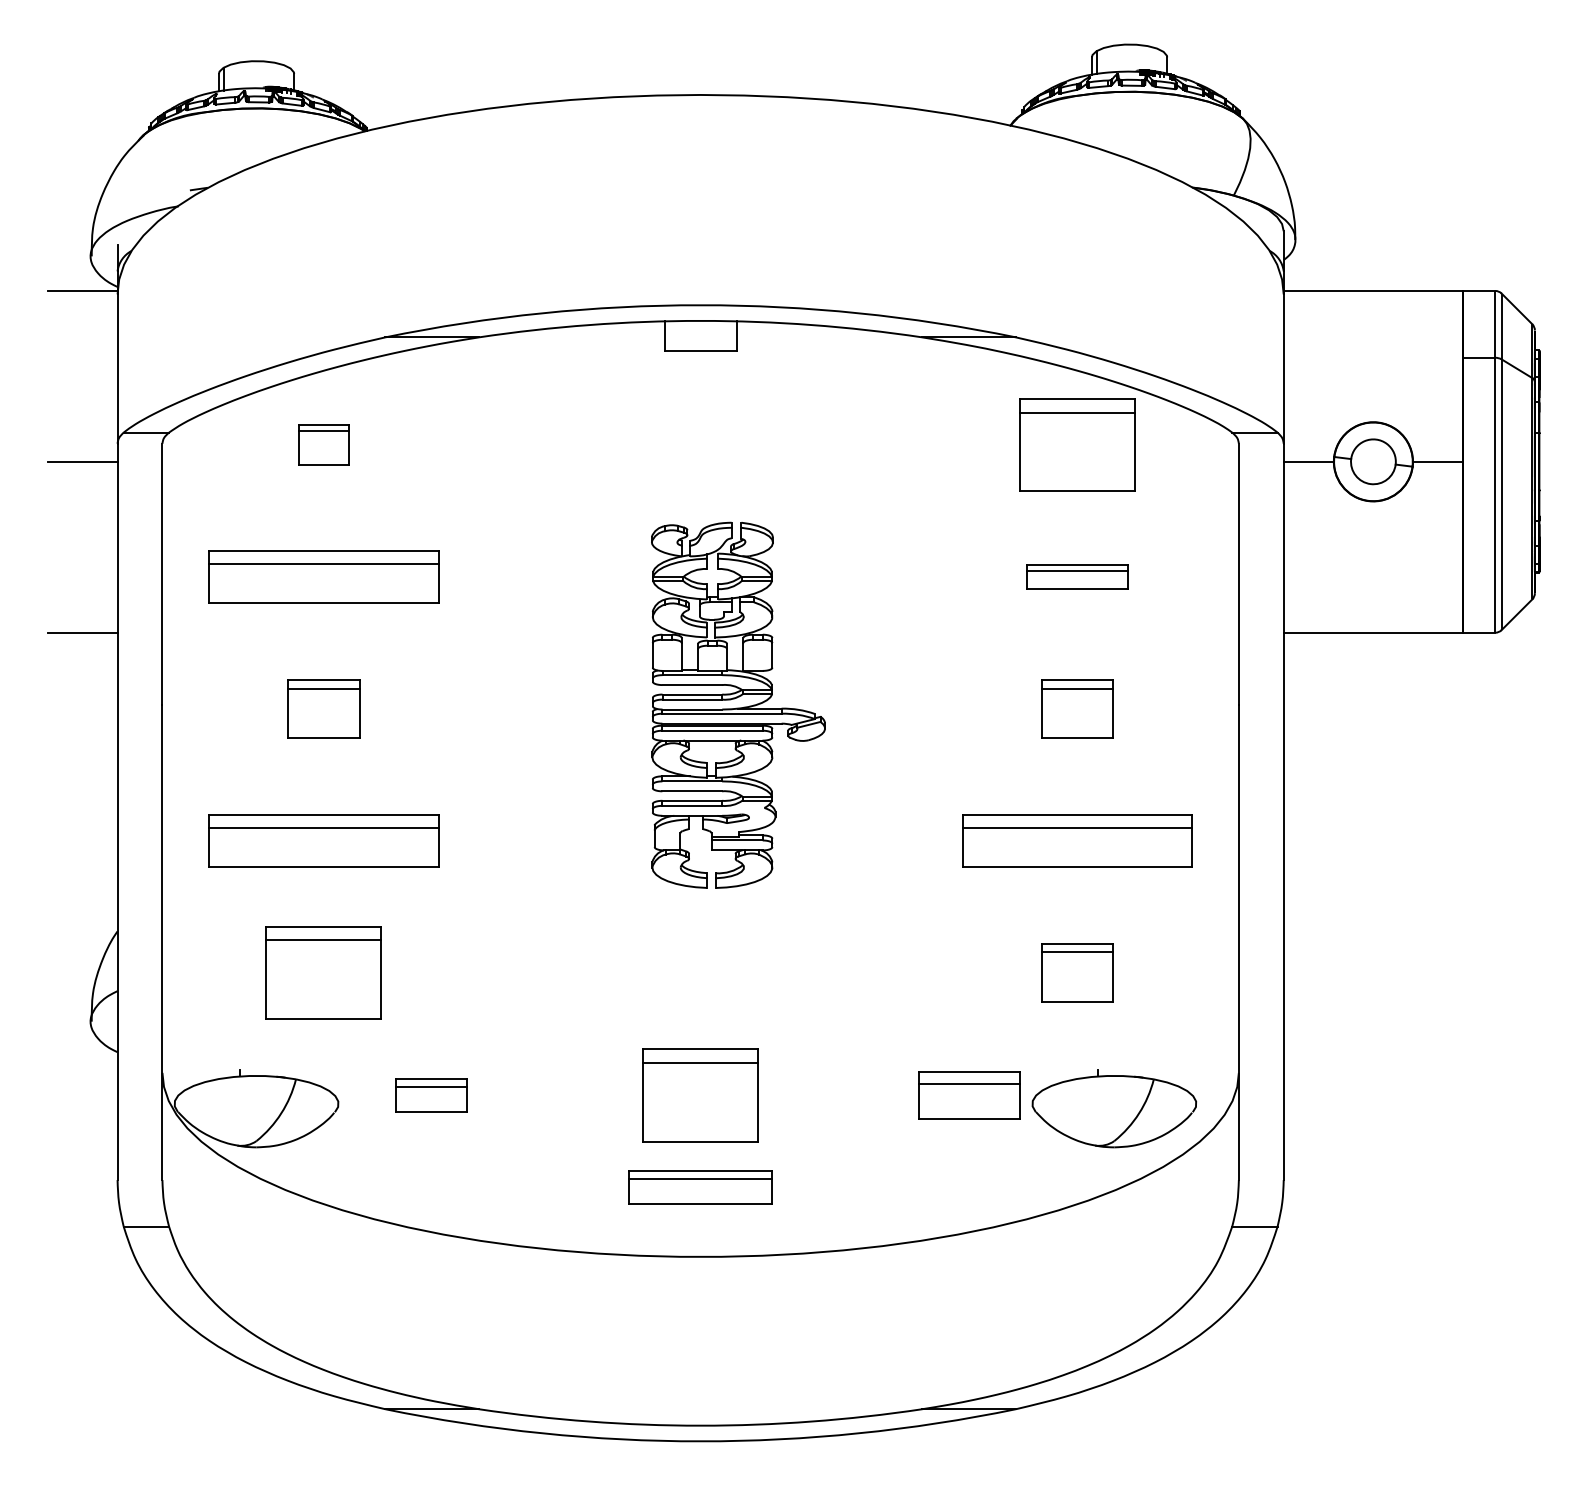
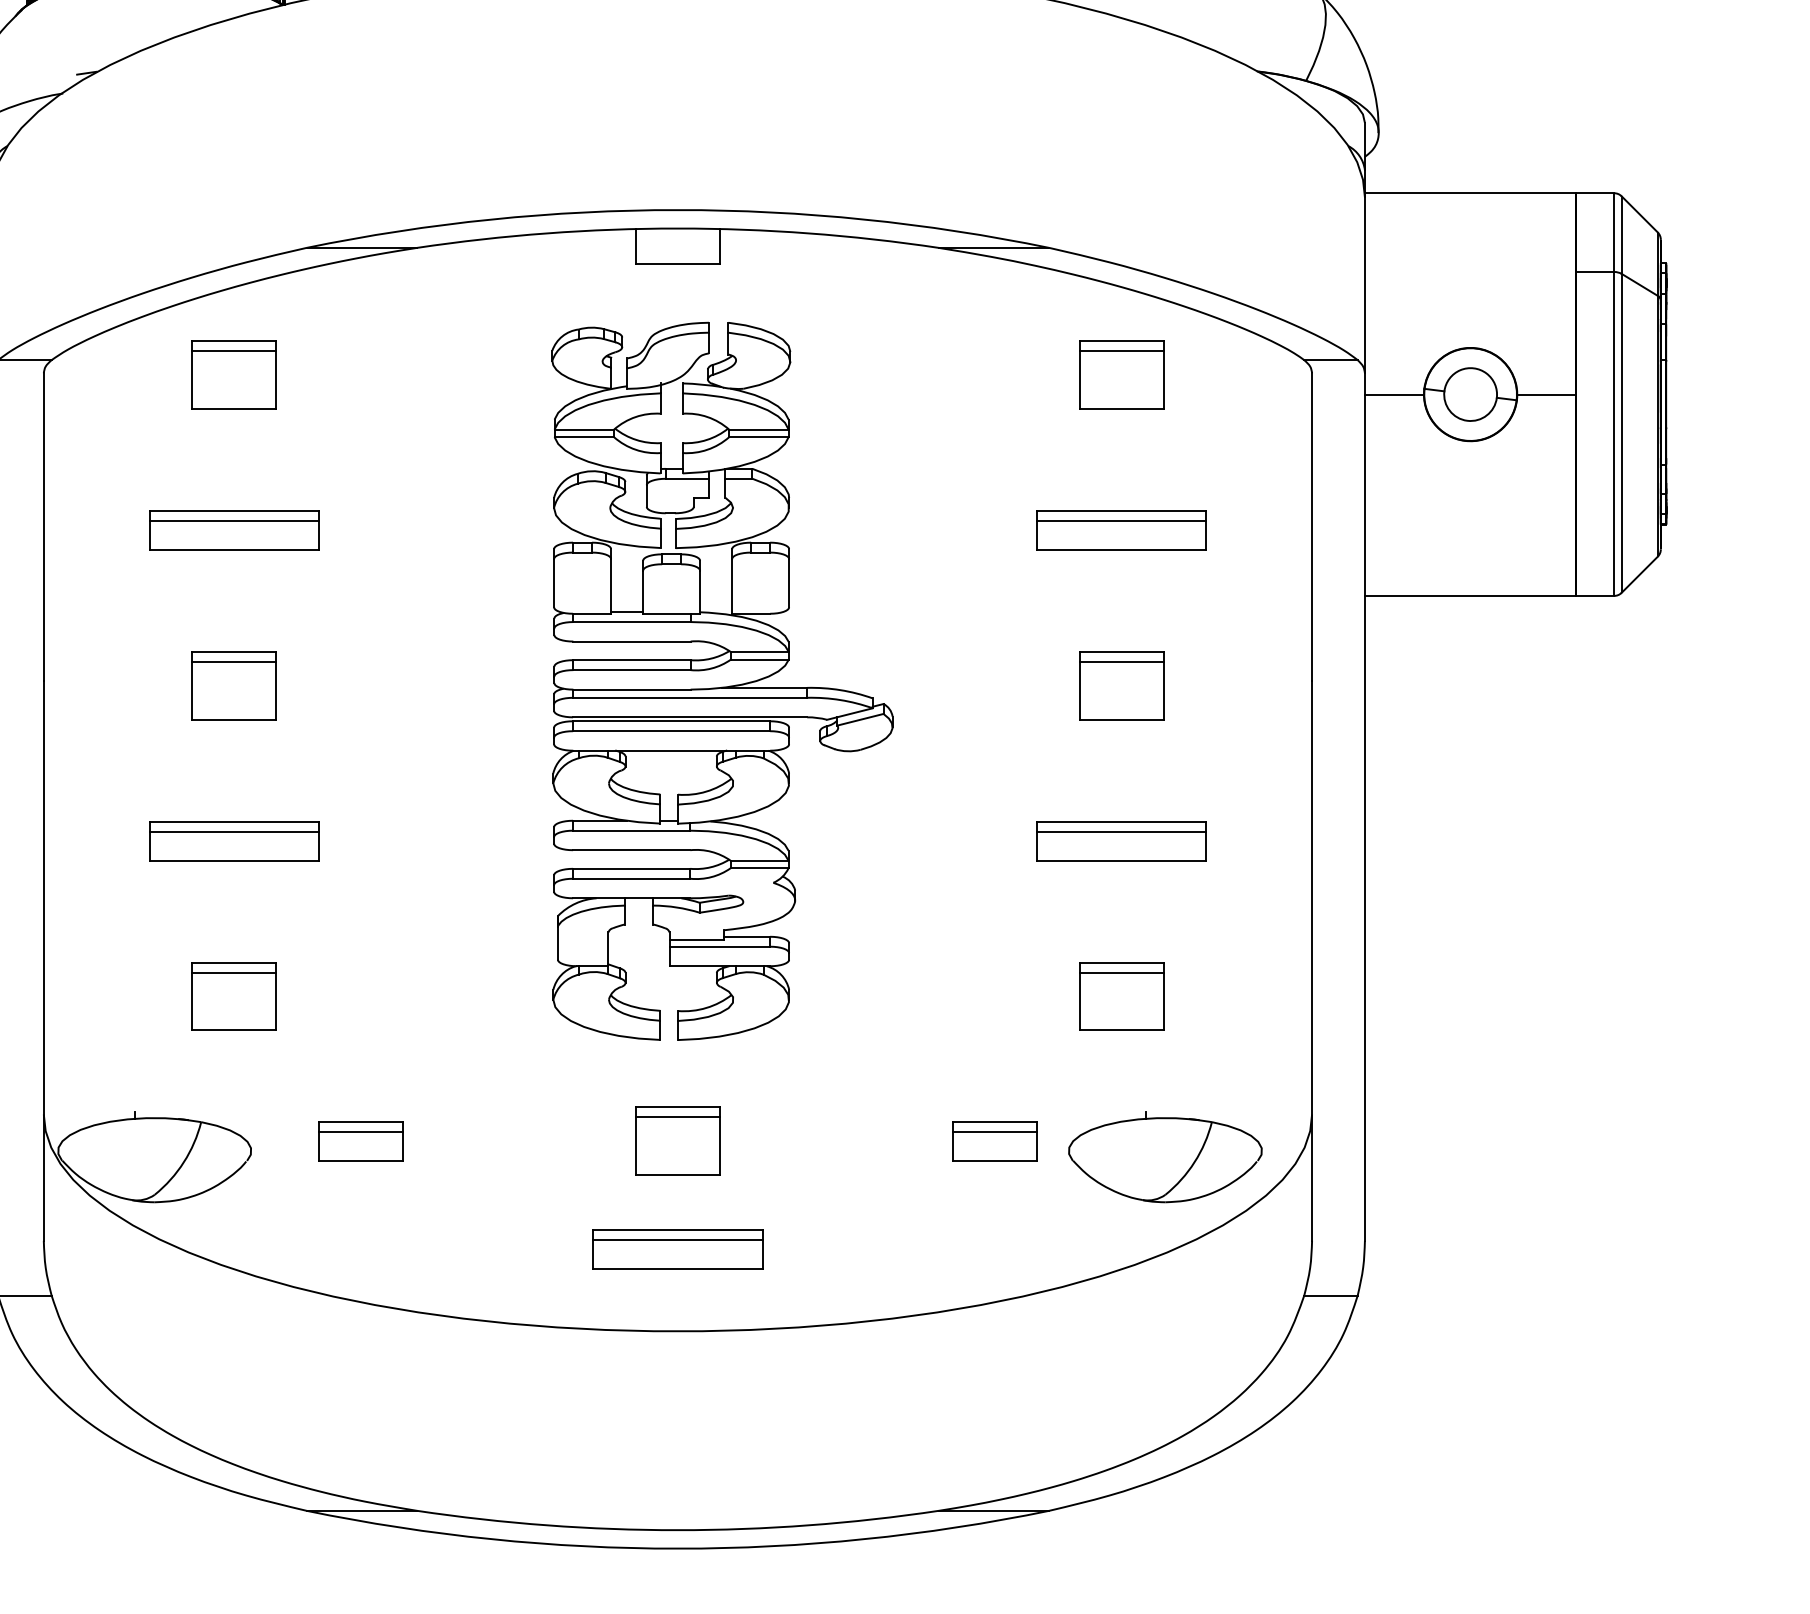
part: (323, 444) -> (233, 374), size x1.43
part: (1077, 444) -> (1121, 374), size x0.62
part: (323, 576) -> (233, 529), size x0.62
part: (1077, 576) -> (1121, 529), size x1.43
part: (738, 705) -> (722, 681), size x1.67
part: (323, 840) -> (233, 840), size x0.62
part: (1077, 840) -> (1121, 840), size x0.62
part: (323, 972) -> (233, 996), size x0.62
part: (700, 1095) -> (677, 1141), size x0.62
part: (969, 1095) -> (994, 1141), size x0.71

